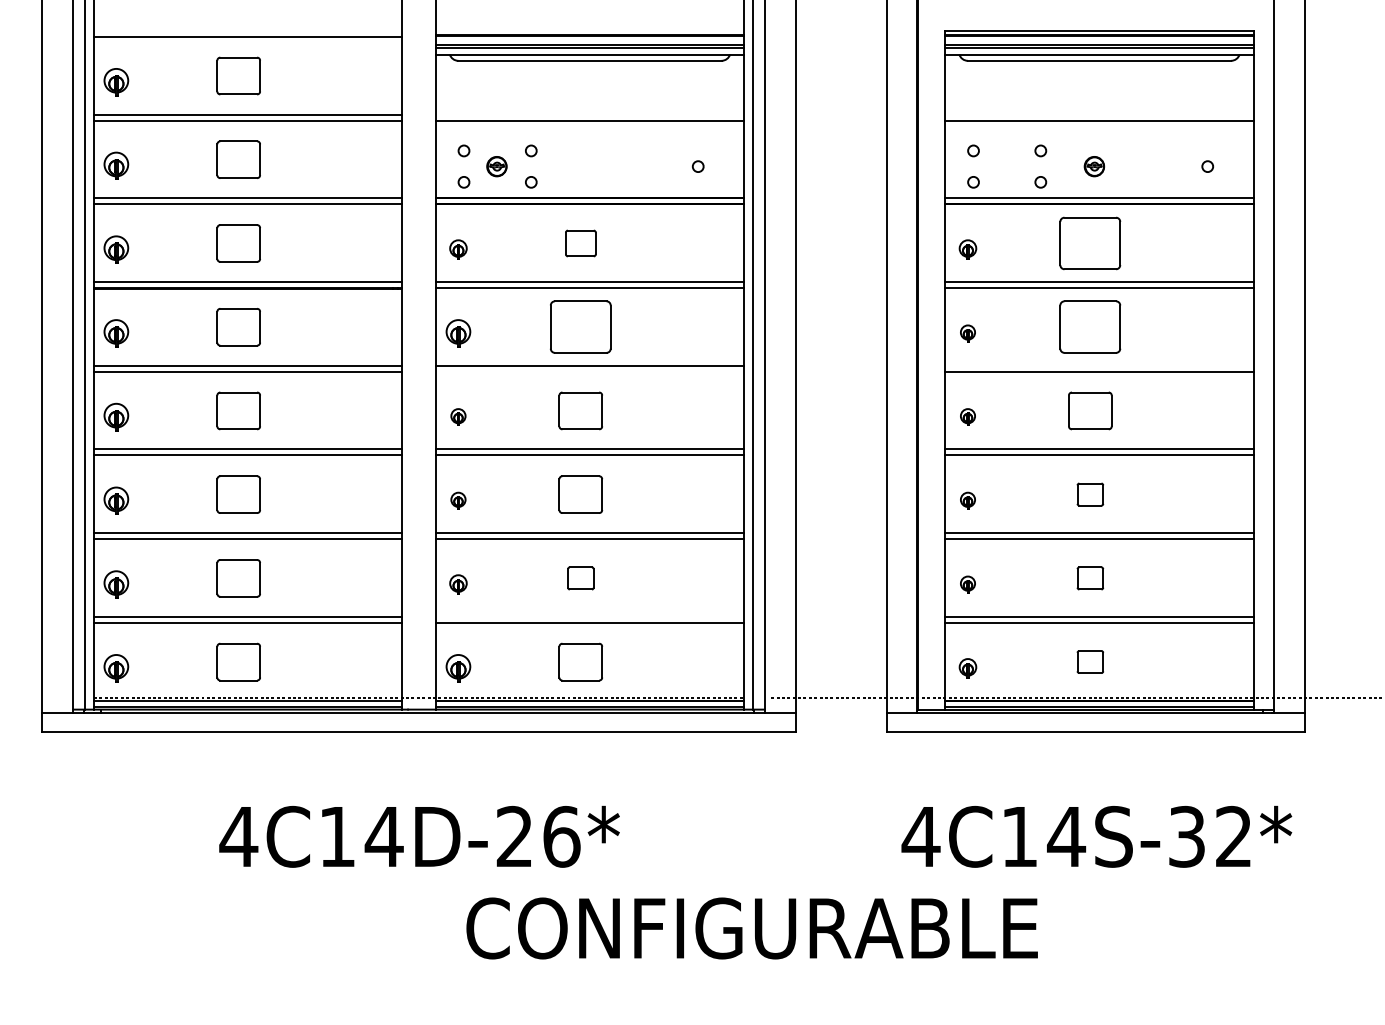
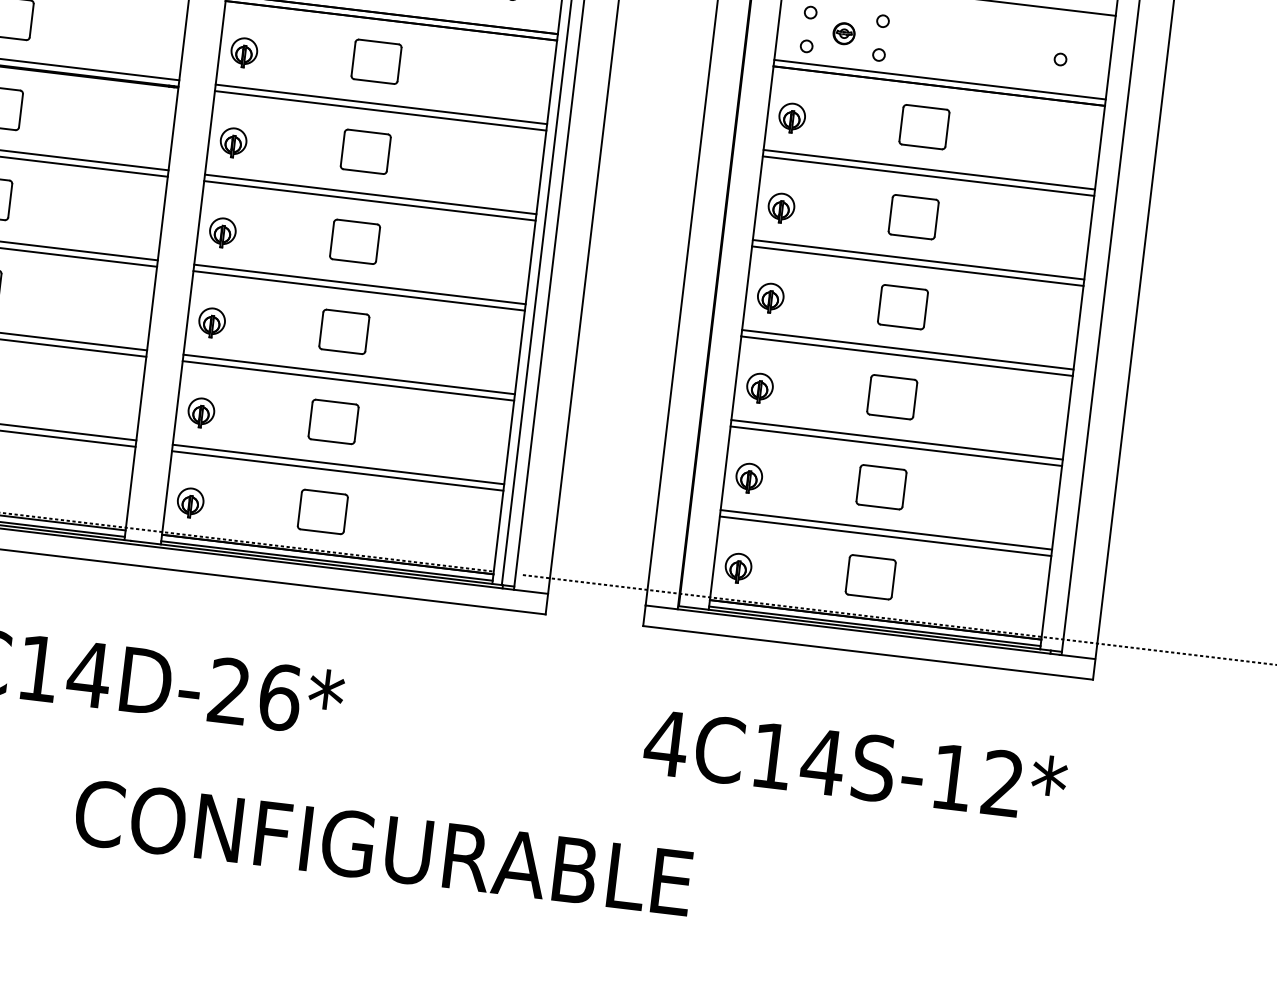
part: (1094, 166) -> (844, 33), moved
part: (580, 243) -> (376, 61), size x1.43
part: (1090, 243) -> (924, 127), size x0.71
part: (458, 249) -> (244, 52), size x1.43
part: (967, 249) -> (791, 117), size x1.43
part: (580, 327) -> (365, 152), size x0.71
part: (1090, 327) -> (913, 217), size x0.71
part: (967, 333) -> (780, 208), size x1.67
line: (1099, 365) -> (918, 259), added
line: (589, 371) -> (369, 200), added
part: (458, 416) -> (222, 232), size x1.67
part: (967, 416) -> (770, 297), size x1.67
part: (1090, 494) -> (892, 397), size x1.67
part: (458, 500) -> (212, 322), size x1.67
part: (967, 500) -> (759, 387), size x1.67
part: (580, 578) -> (333, 421), size x1.67
part: (1090, 578) -> (881, 487), size x1.67
part: (458, 584) -> (201, 412), size x1.43
part: (967, 584) -> (748, 478), size x1.67
line: (589, 616) -> (338, 464), added
part: (1090, 661) -> (871, 576), size x1.67
part: (967, 668) -> (737, 568), size x1.43
text: (1186, 836) -> (951, 777), 4C14S-32* -> 4C14S-12*
text: (751, 928) -> (382, 847), moved

